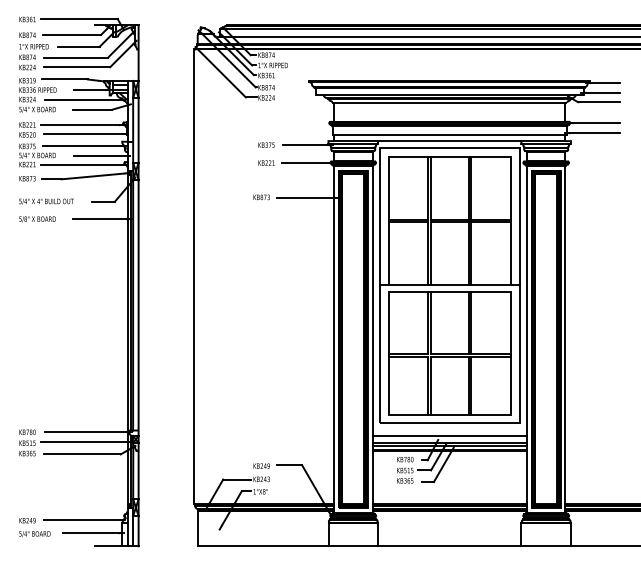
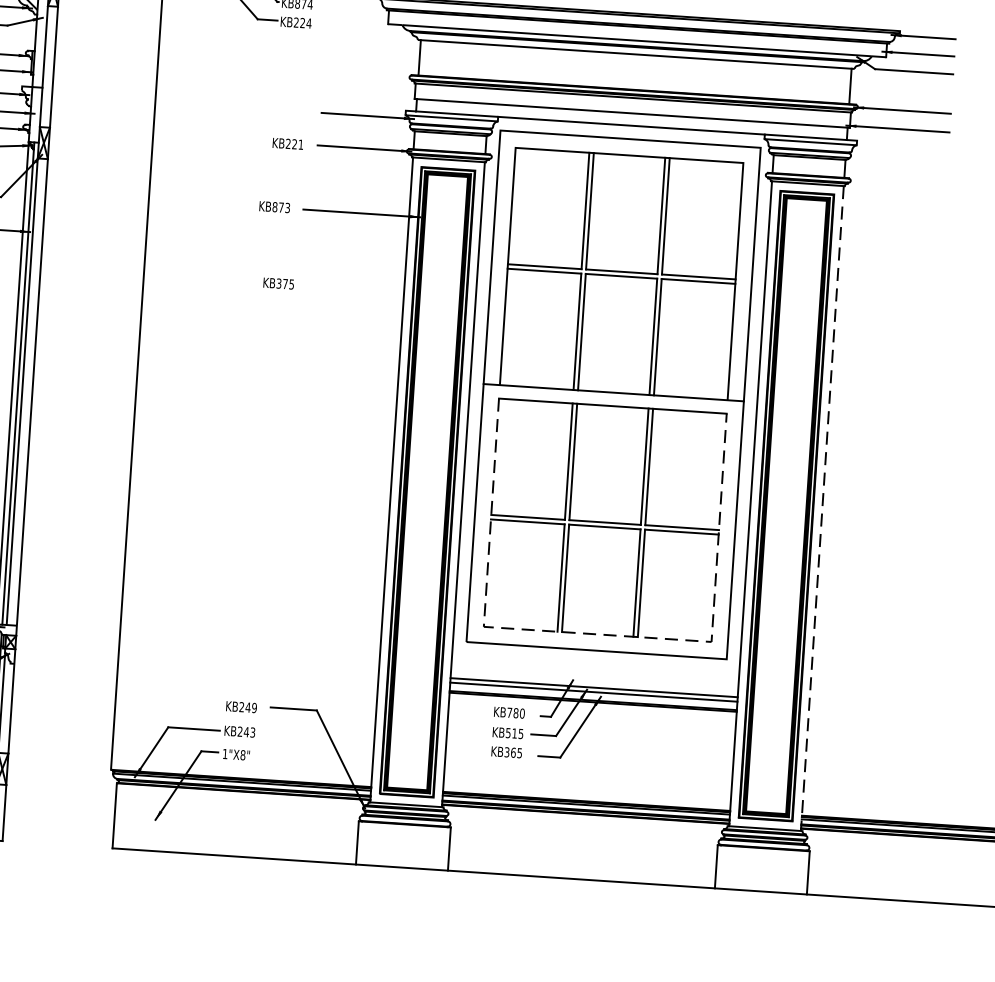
text: (266, 144) -> (278, 282), moved
line: (565, 339) -> (822, 509), solid -> dashed
line: (450, 414) -> (599, 634), solid -> dashed
line: (449, 435) -> (594, 673), removed

